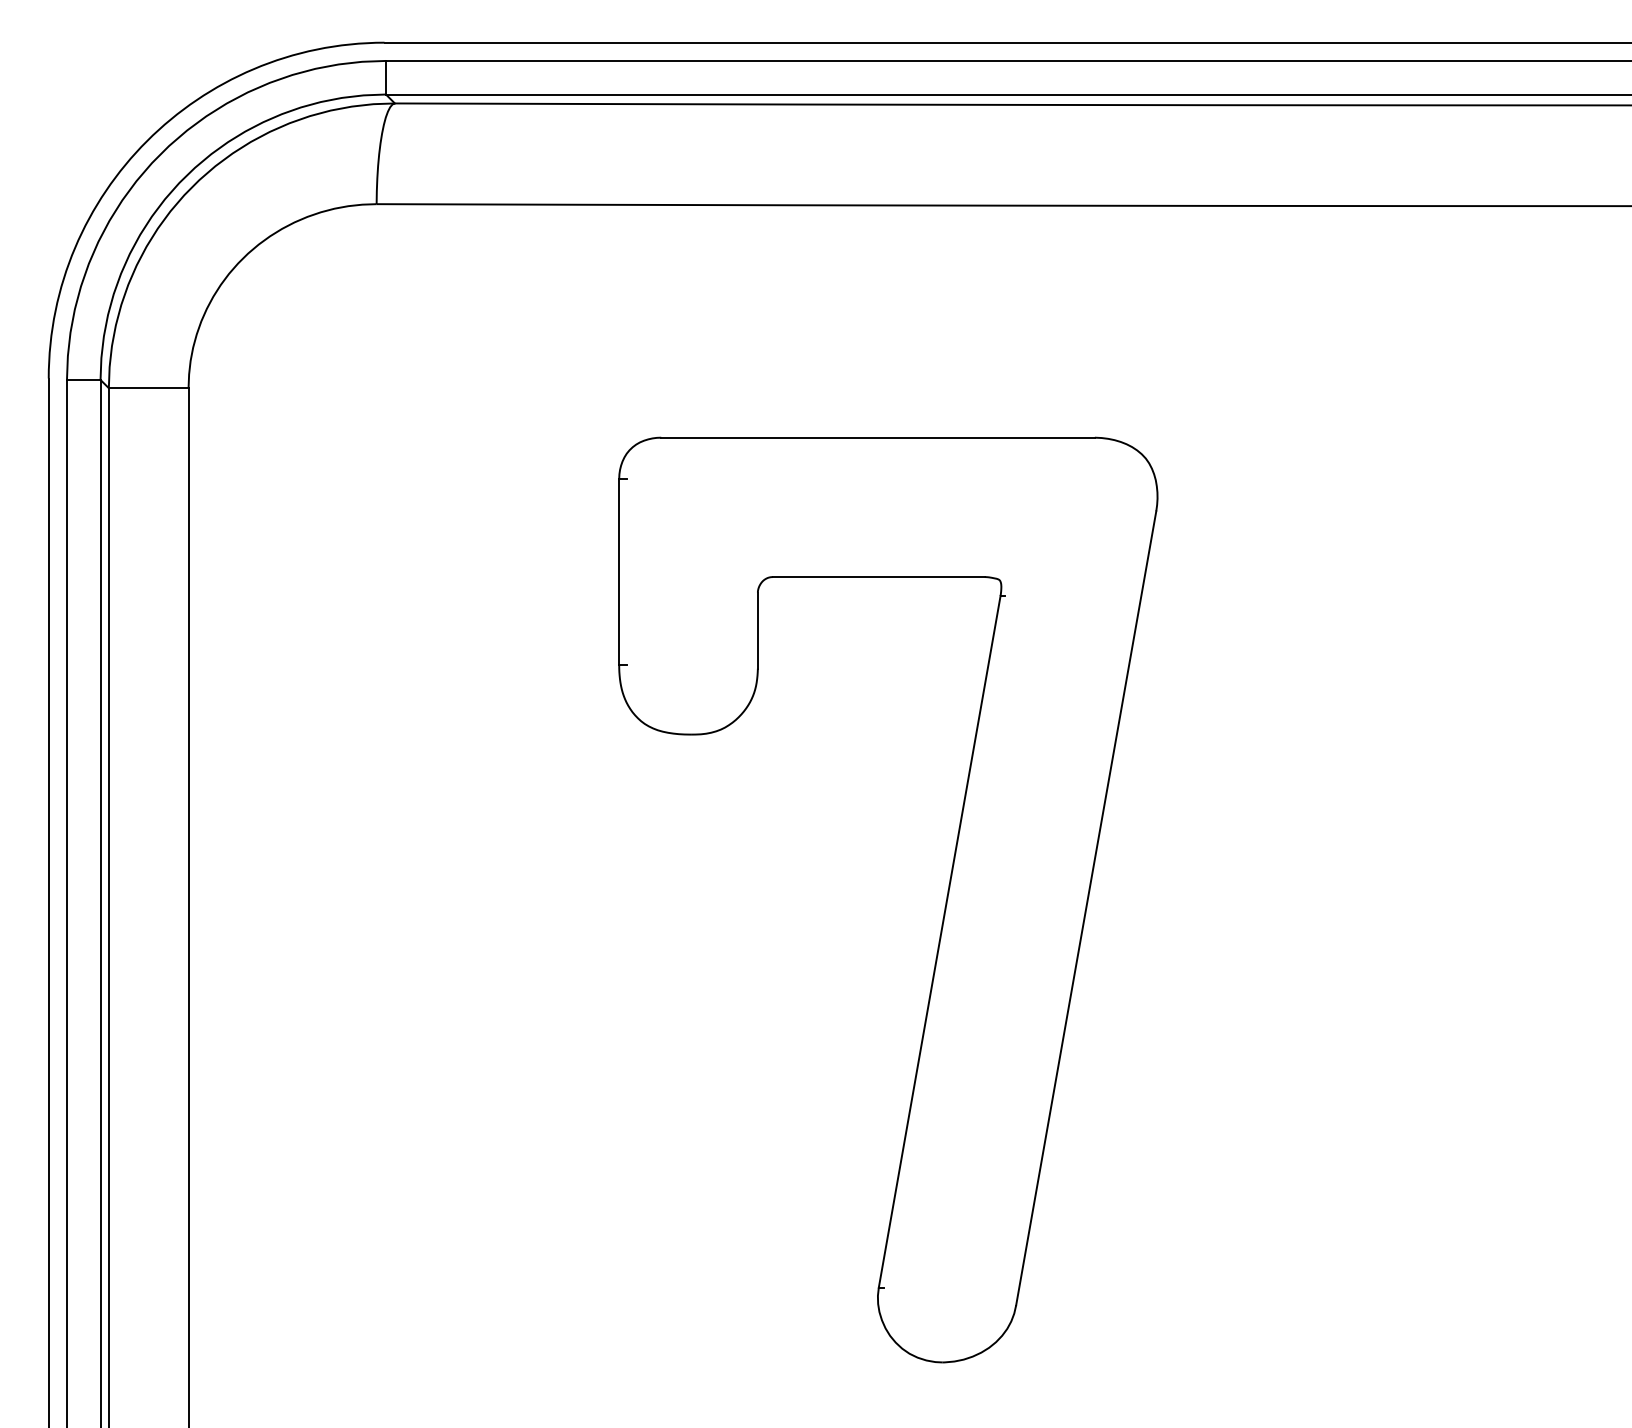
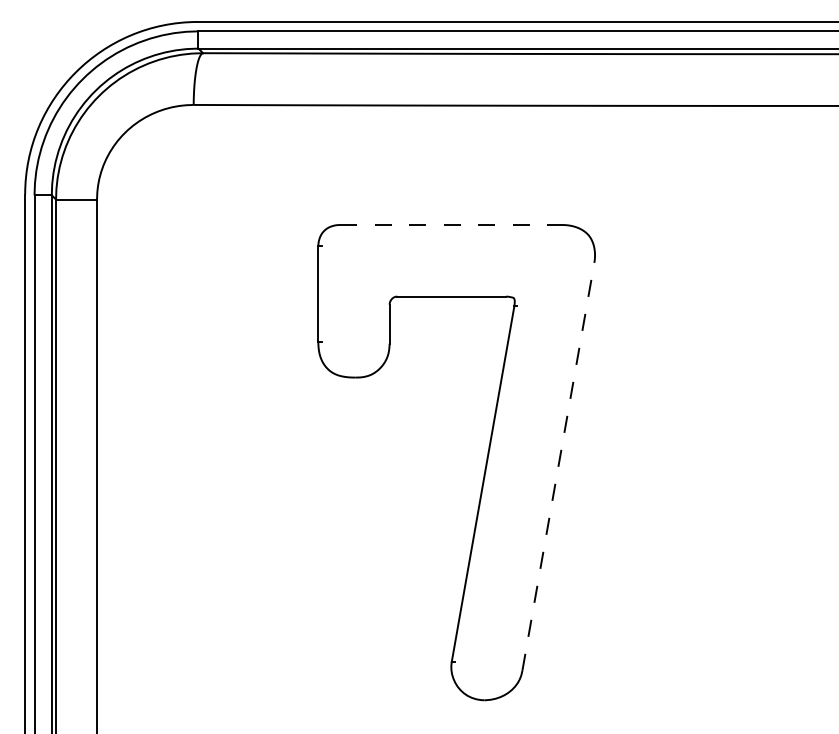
line: (878, 436) -> (451, 224), solid -> dashed
line: (1086, 907) -> (558, 466), solid -> dashed

